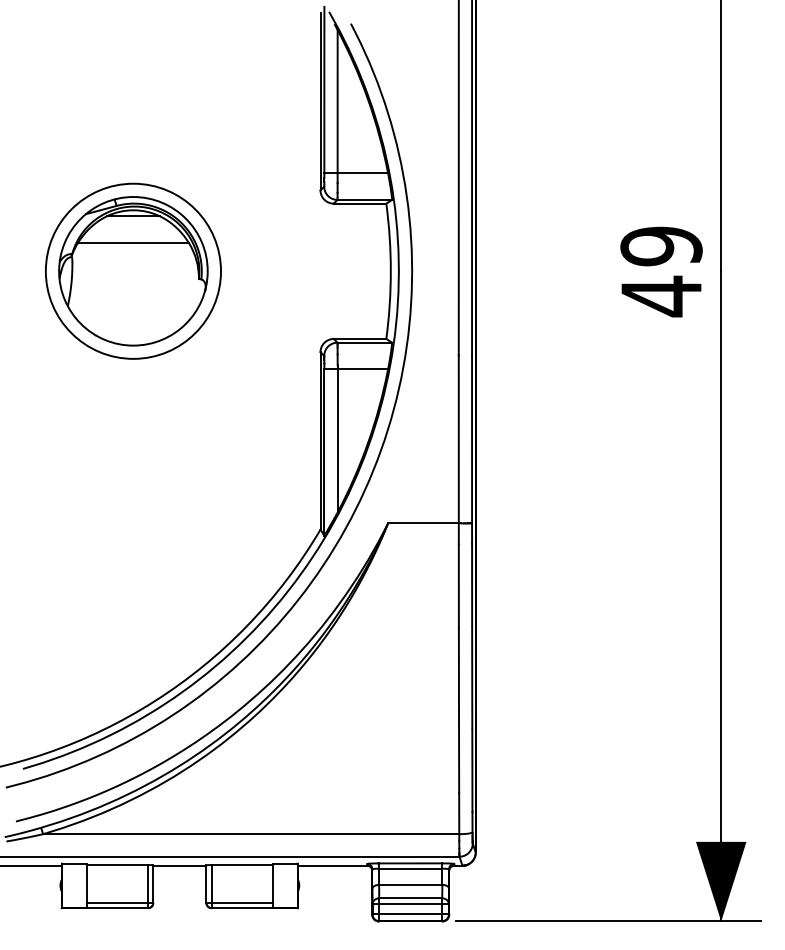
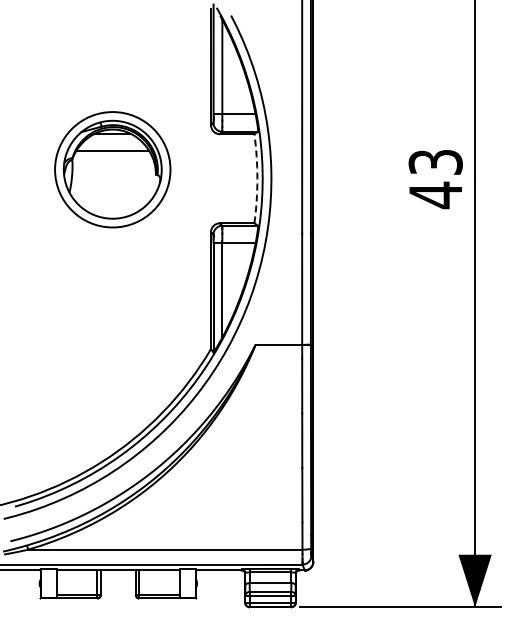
text: (661, 246) -> (435, 162), 49 -> 43
part: (133, 270) -> (112, 169), moved
arc: (390, 270) -> (257, 178), solid -> dashed

